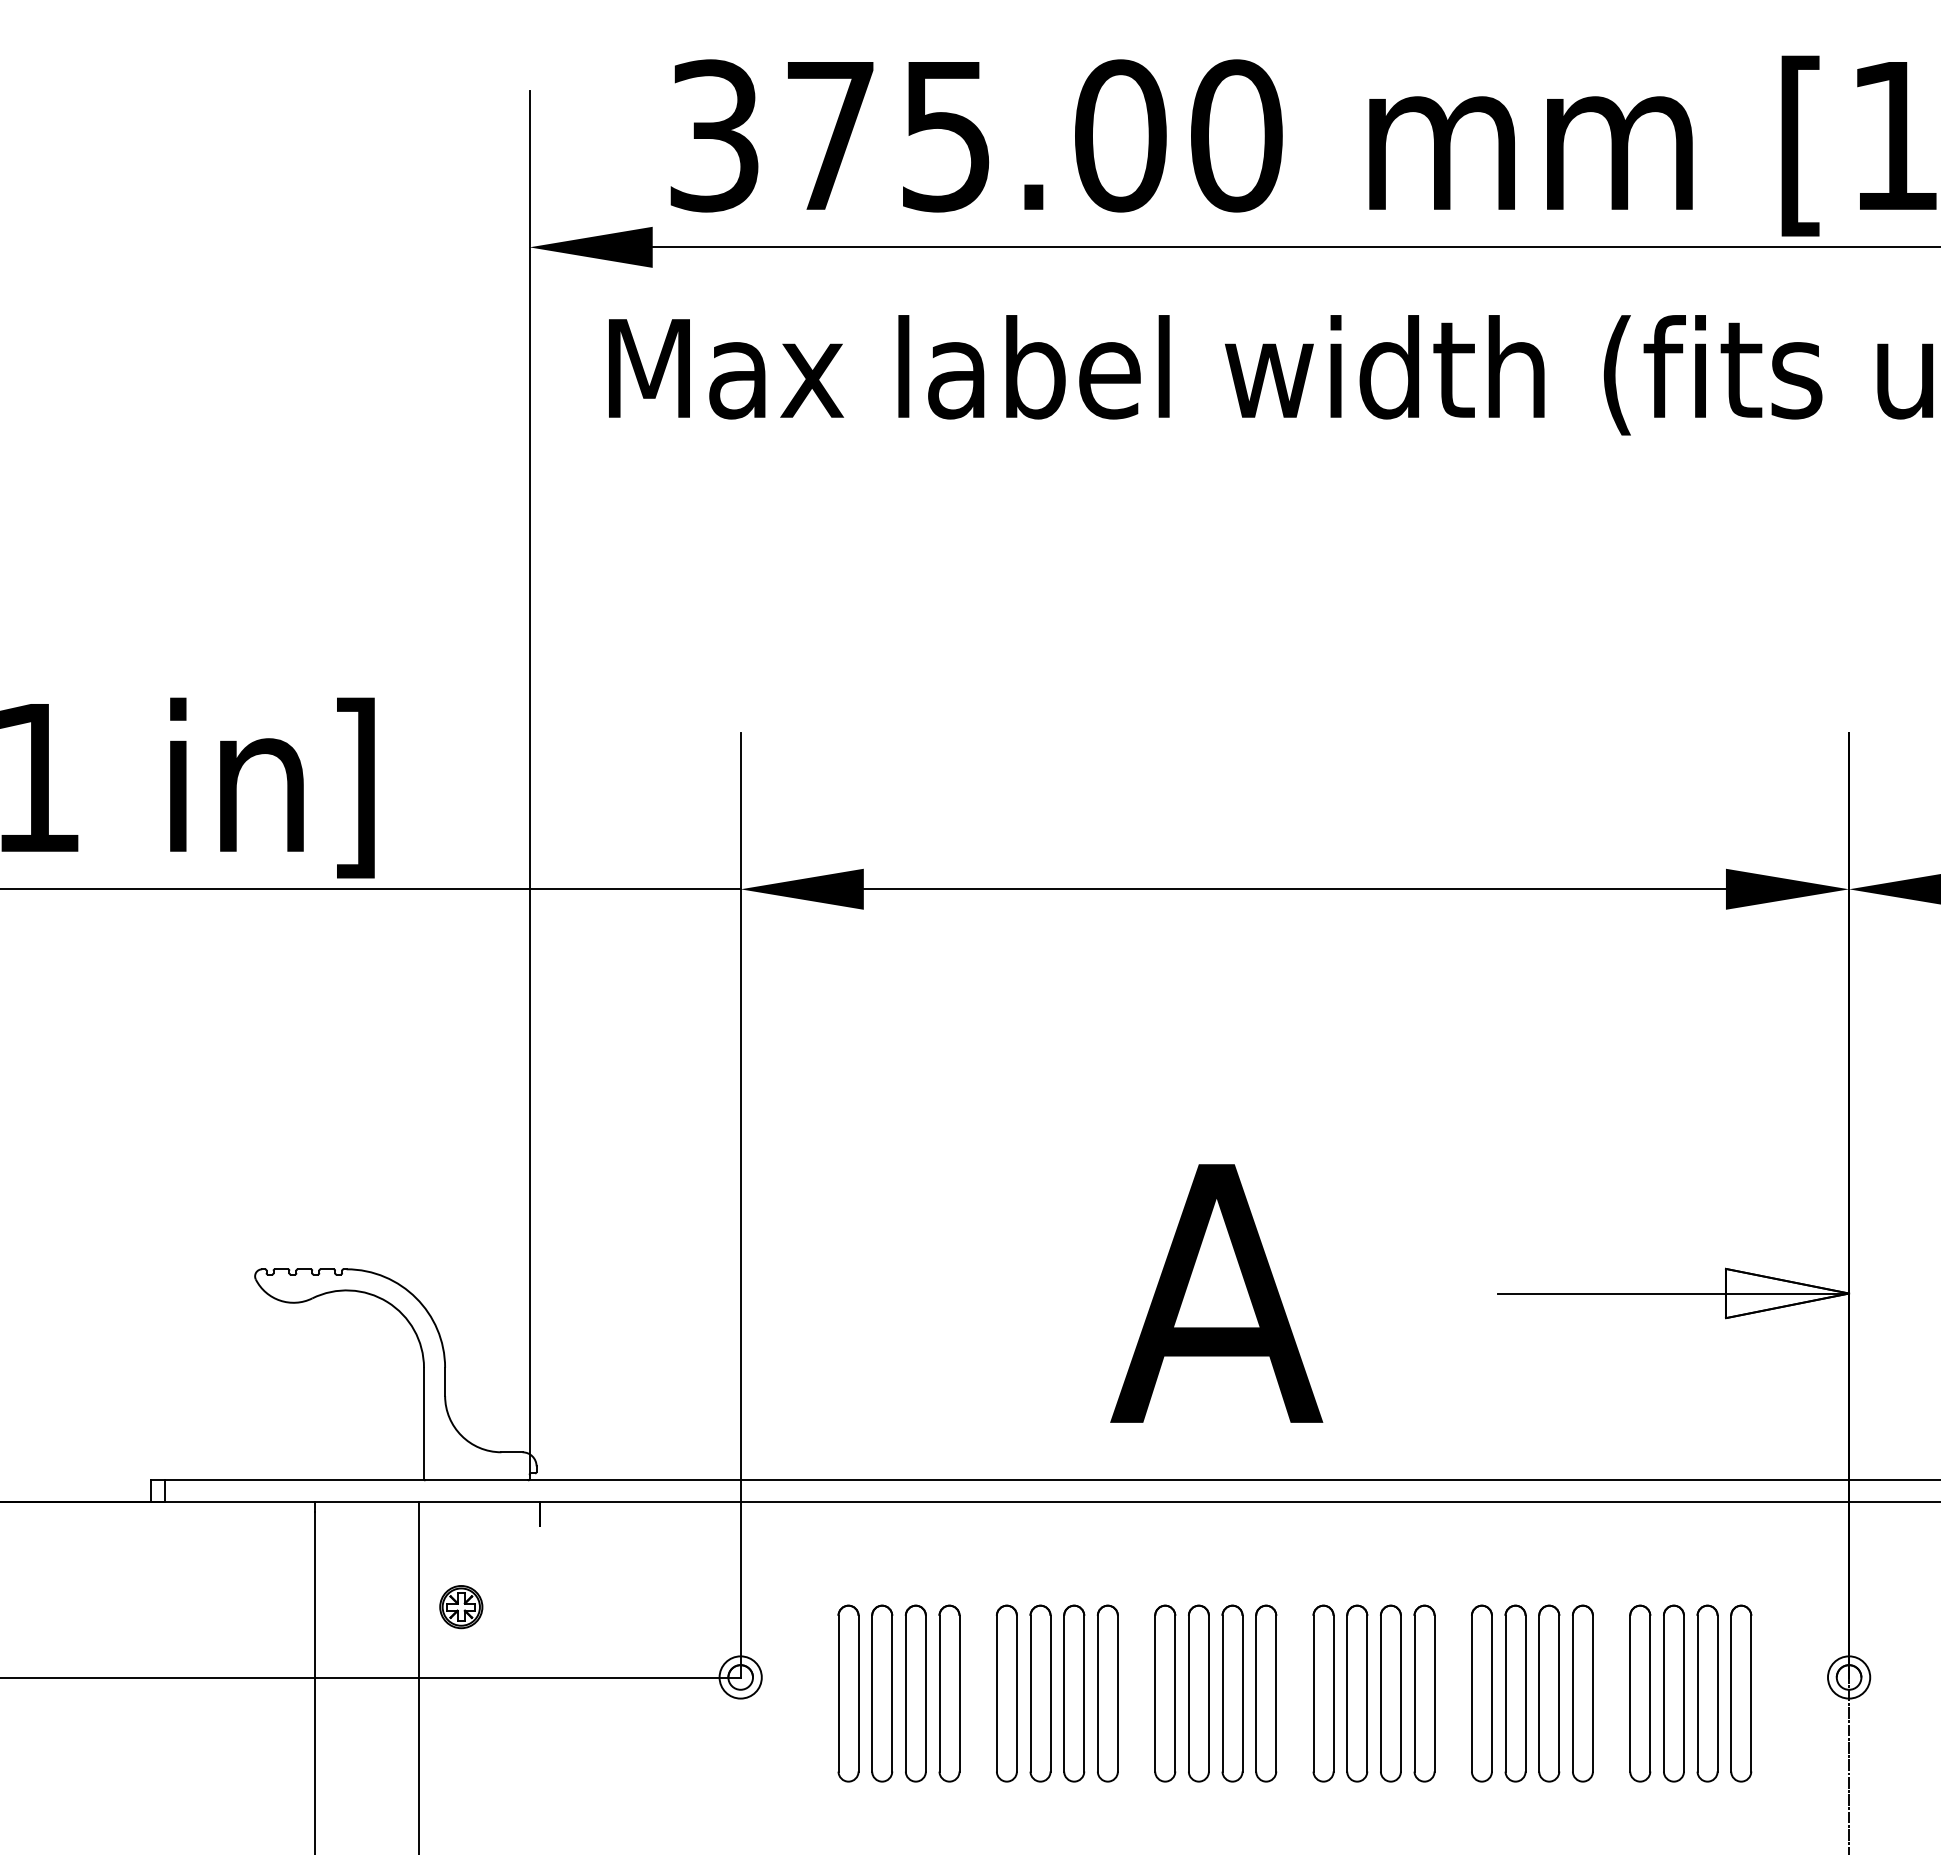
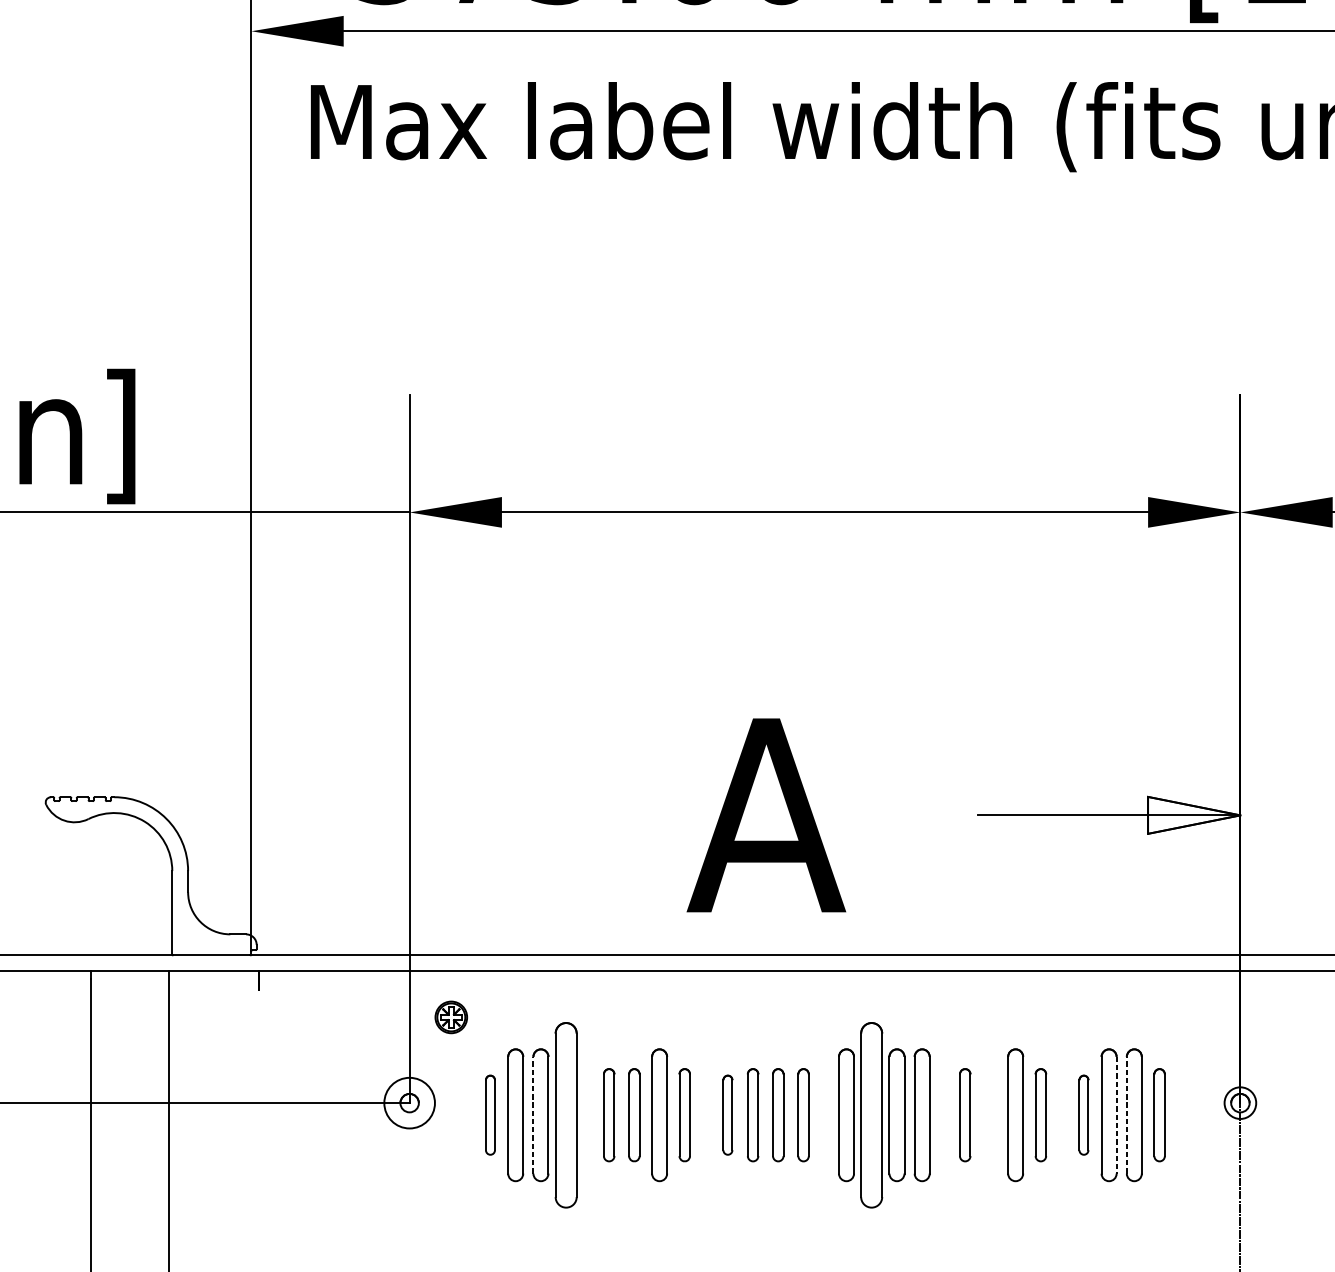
part: (461, 1607) -> (451, 1017), moved
circle: (740, 1677) -> (409, 1103), size x1.6
part: (848, 1693) -> (490, 1115), size x0.6
line: (905, 1693) -> (533, 1115), solid -> dashed
part: (949, 1693) -> (566, 1115), size x1.4
part: (1006, 1693) -> (608, 1115), size x0.7
part: (1040, 1693) -> (634, 1115), size x0.7
part: (1107, 1693) -> (684, 1115), size x0.7
part: (1165, 1693) -> (728, 1115), size x0.6
part: (1198, 1693) -> (752, 1115), size x0.7
part: (1232, 1693) -> (778, 1115), size x0.7
part: (1266, 1693) -> (803, 1115), size x0.7
part: (1357, 1693) -> (871, 1115), size x1.4
part: (1481, 1693) -> (964, 1115), size x0.7
part: (1515, 1693) -> (990, 1115), removed
part: (1582, 1693) -> (1040, 1115), size x0.7
part: (1640, 1693) -> (1084, 1115), size x0.6
line: (1683, 1693) -> (1116, 1115), solid -> dashed
line: (1697, 1693) -> (1126, 1115), solid -> dashed
part: (1741, 1693) -> (1159, 1115), size x0.7

